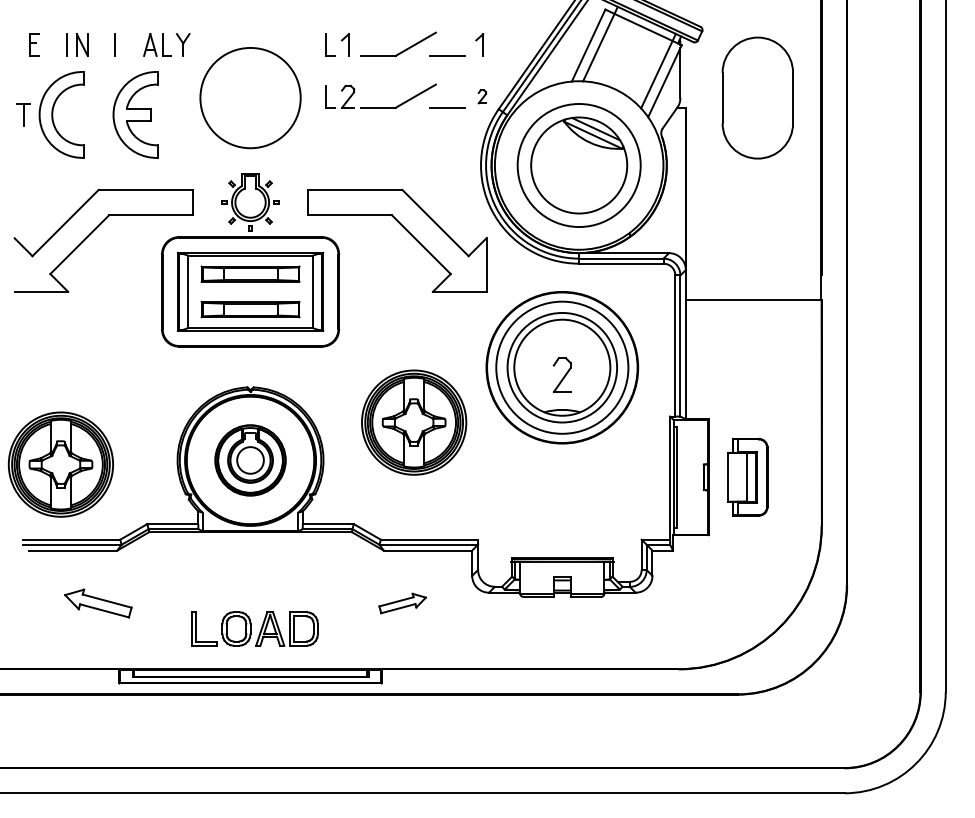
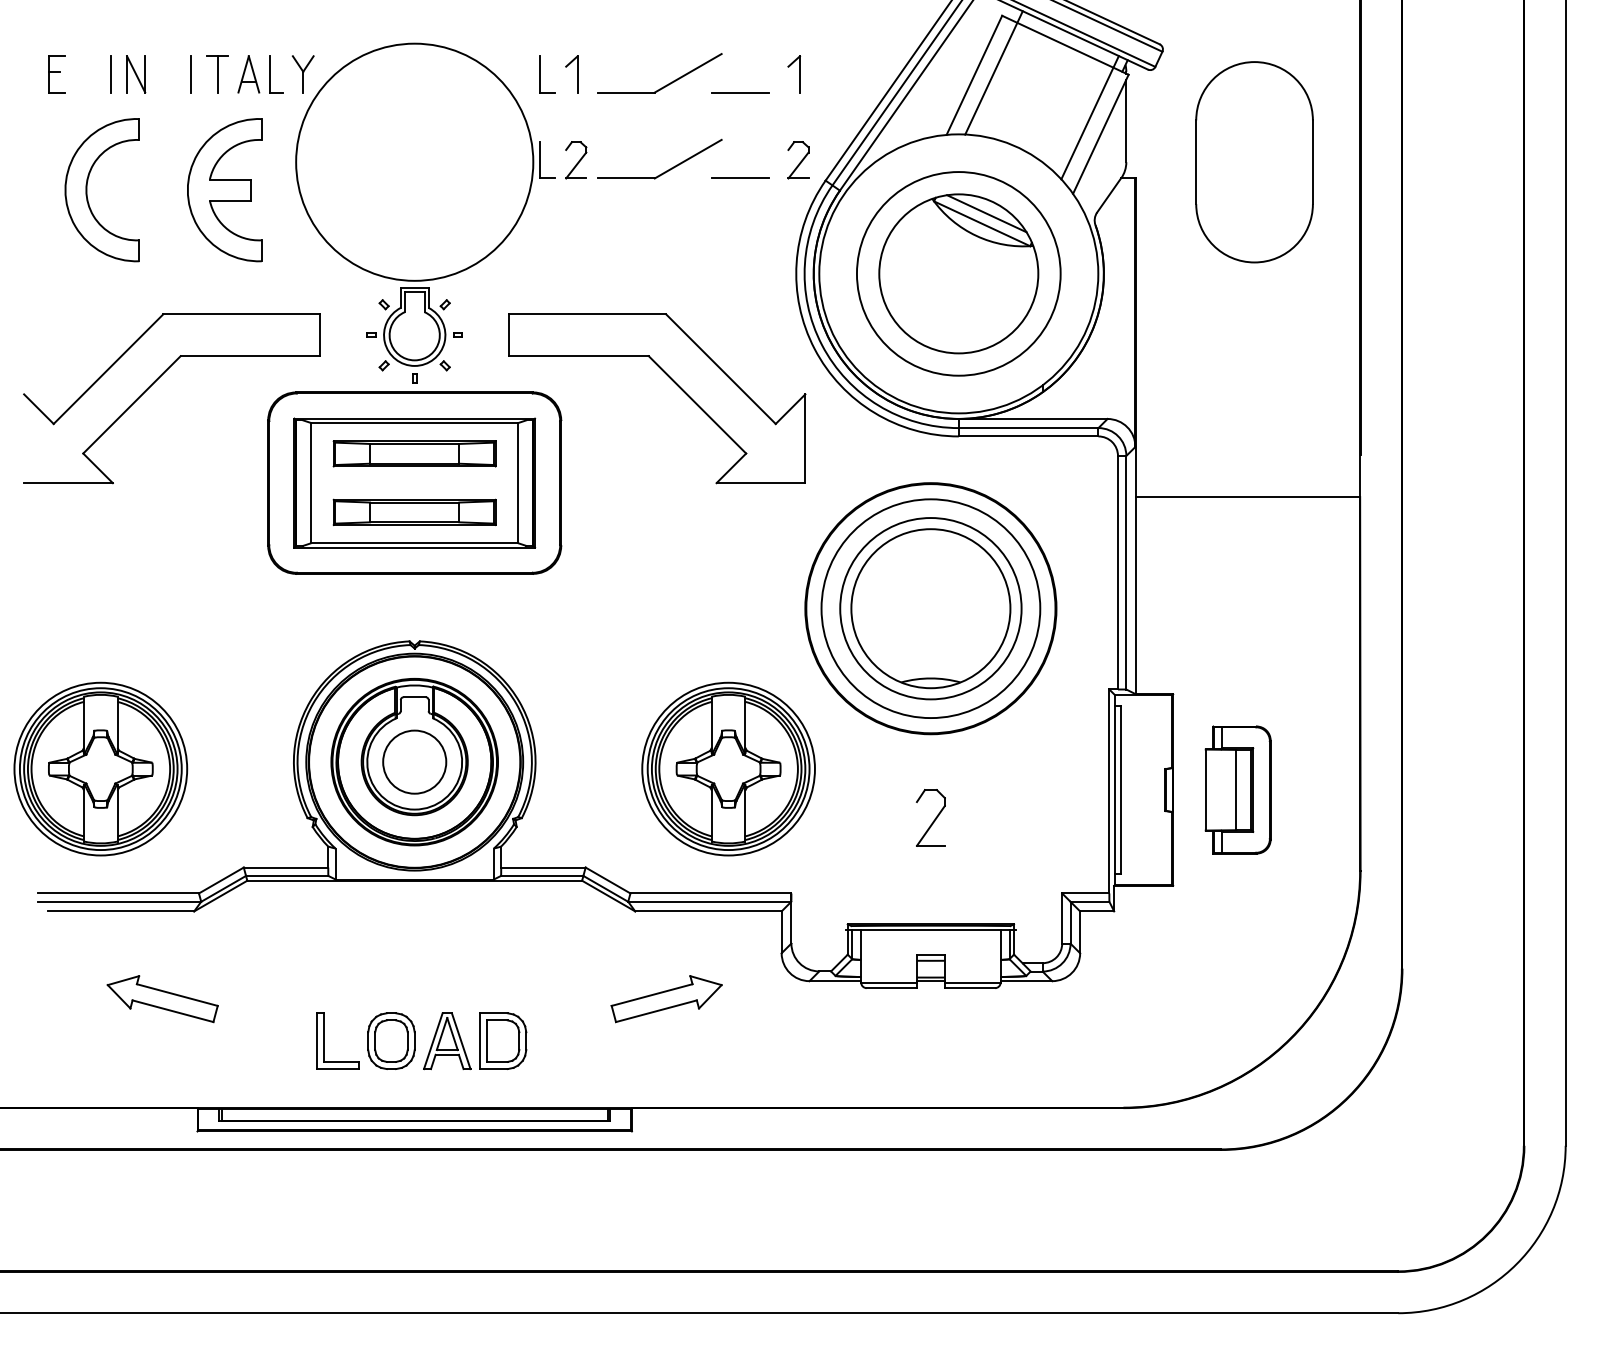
part: (482, 96) -> (798, 159), size x1.67
circle: (250, 97) -> (414, 161), size x1.43
part: (23, 114) -> (217, 73), moved
part: (561, 374) -> (929, 816), moved
part: (414, 422) -> (729, 768), moved
part: (250, 460) -> (414, 762), size x1.43
part: (402, 603) -> (666, 999), size x1.43

